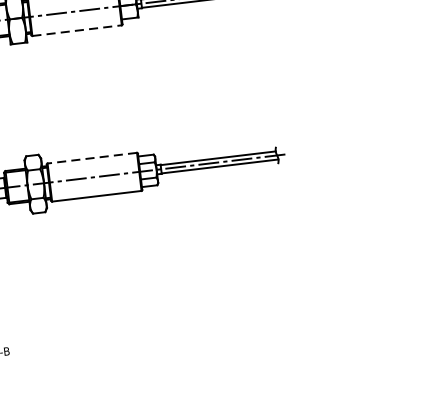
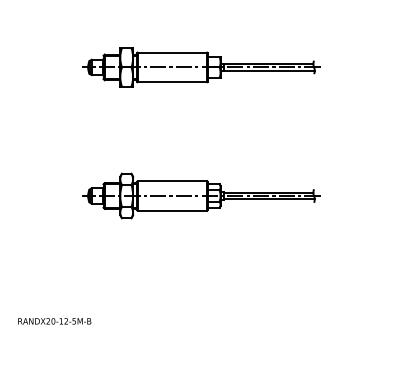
line: (77, 31) -> (172, 82), dashed -> solid
line: (92, 158) -> (172, 181), dashed -> solid

